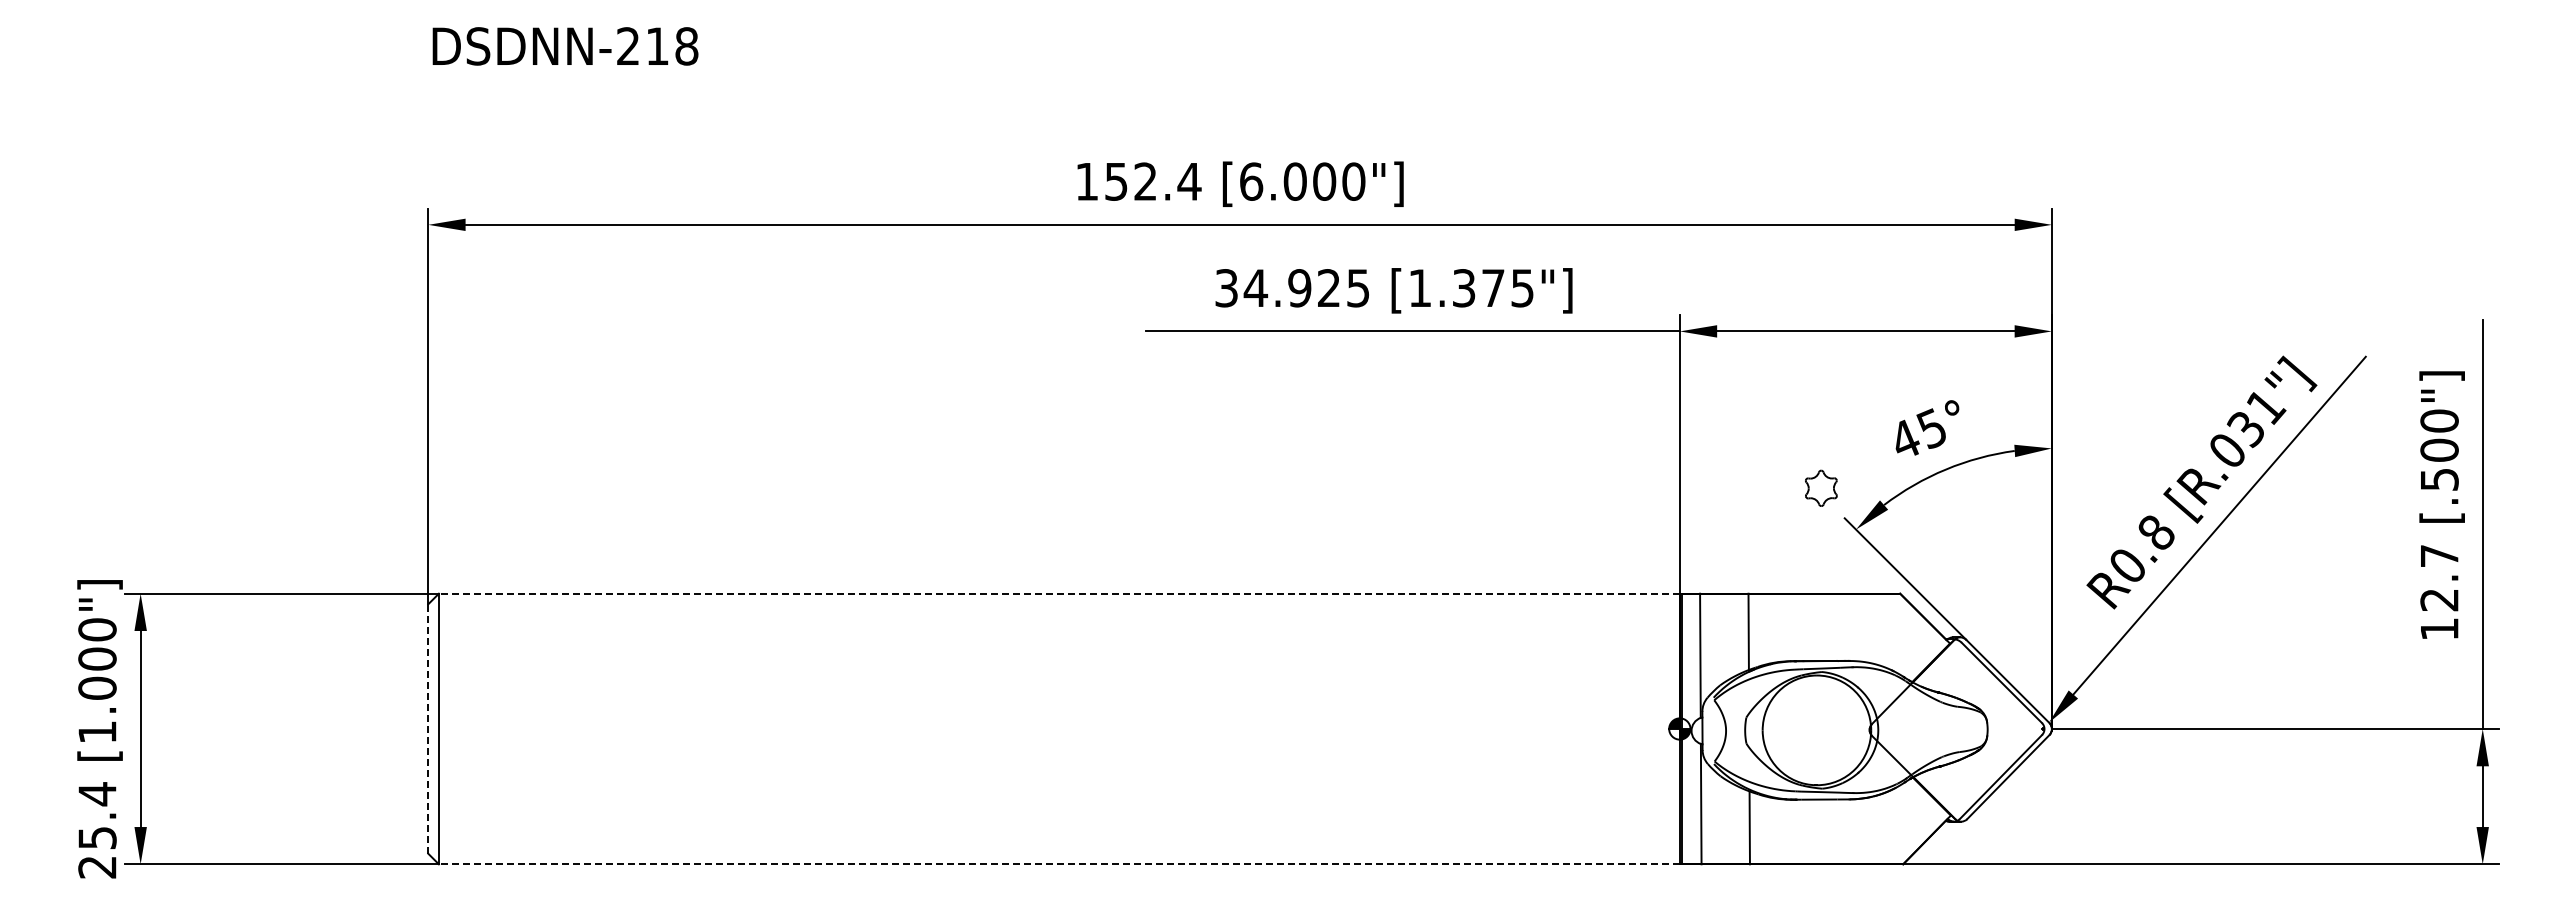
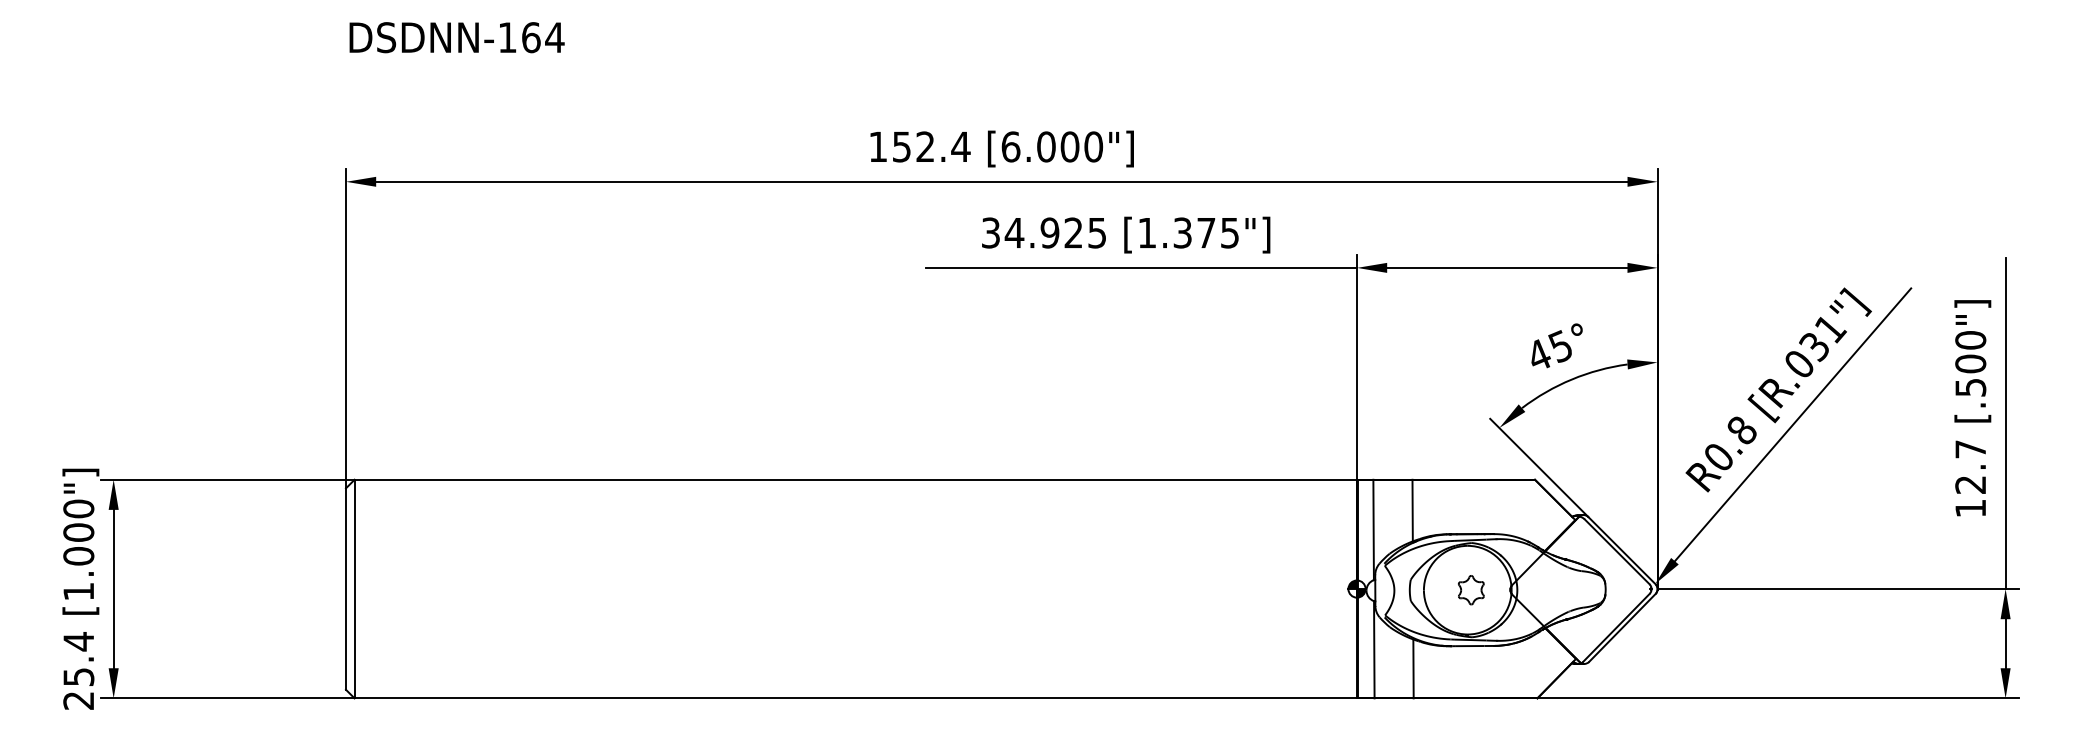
text: (657, 46) -> (531, 37), DSDNN-218 -> DSDNN-164
part: (1821, 487) -> (1471, 589), moved
line: (1058, 593) -> (855, 479), dashed -> solid
line: (428, 729) -> (346, 589), dashed -> solid
line: (1058, 864) -> (855, 698), dashed -> solid

